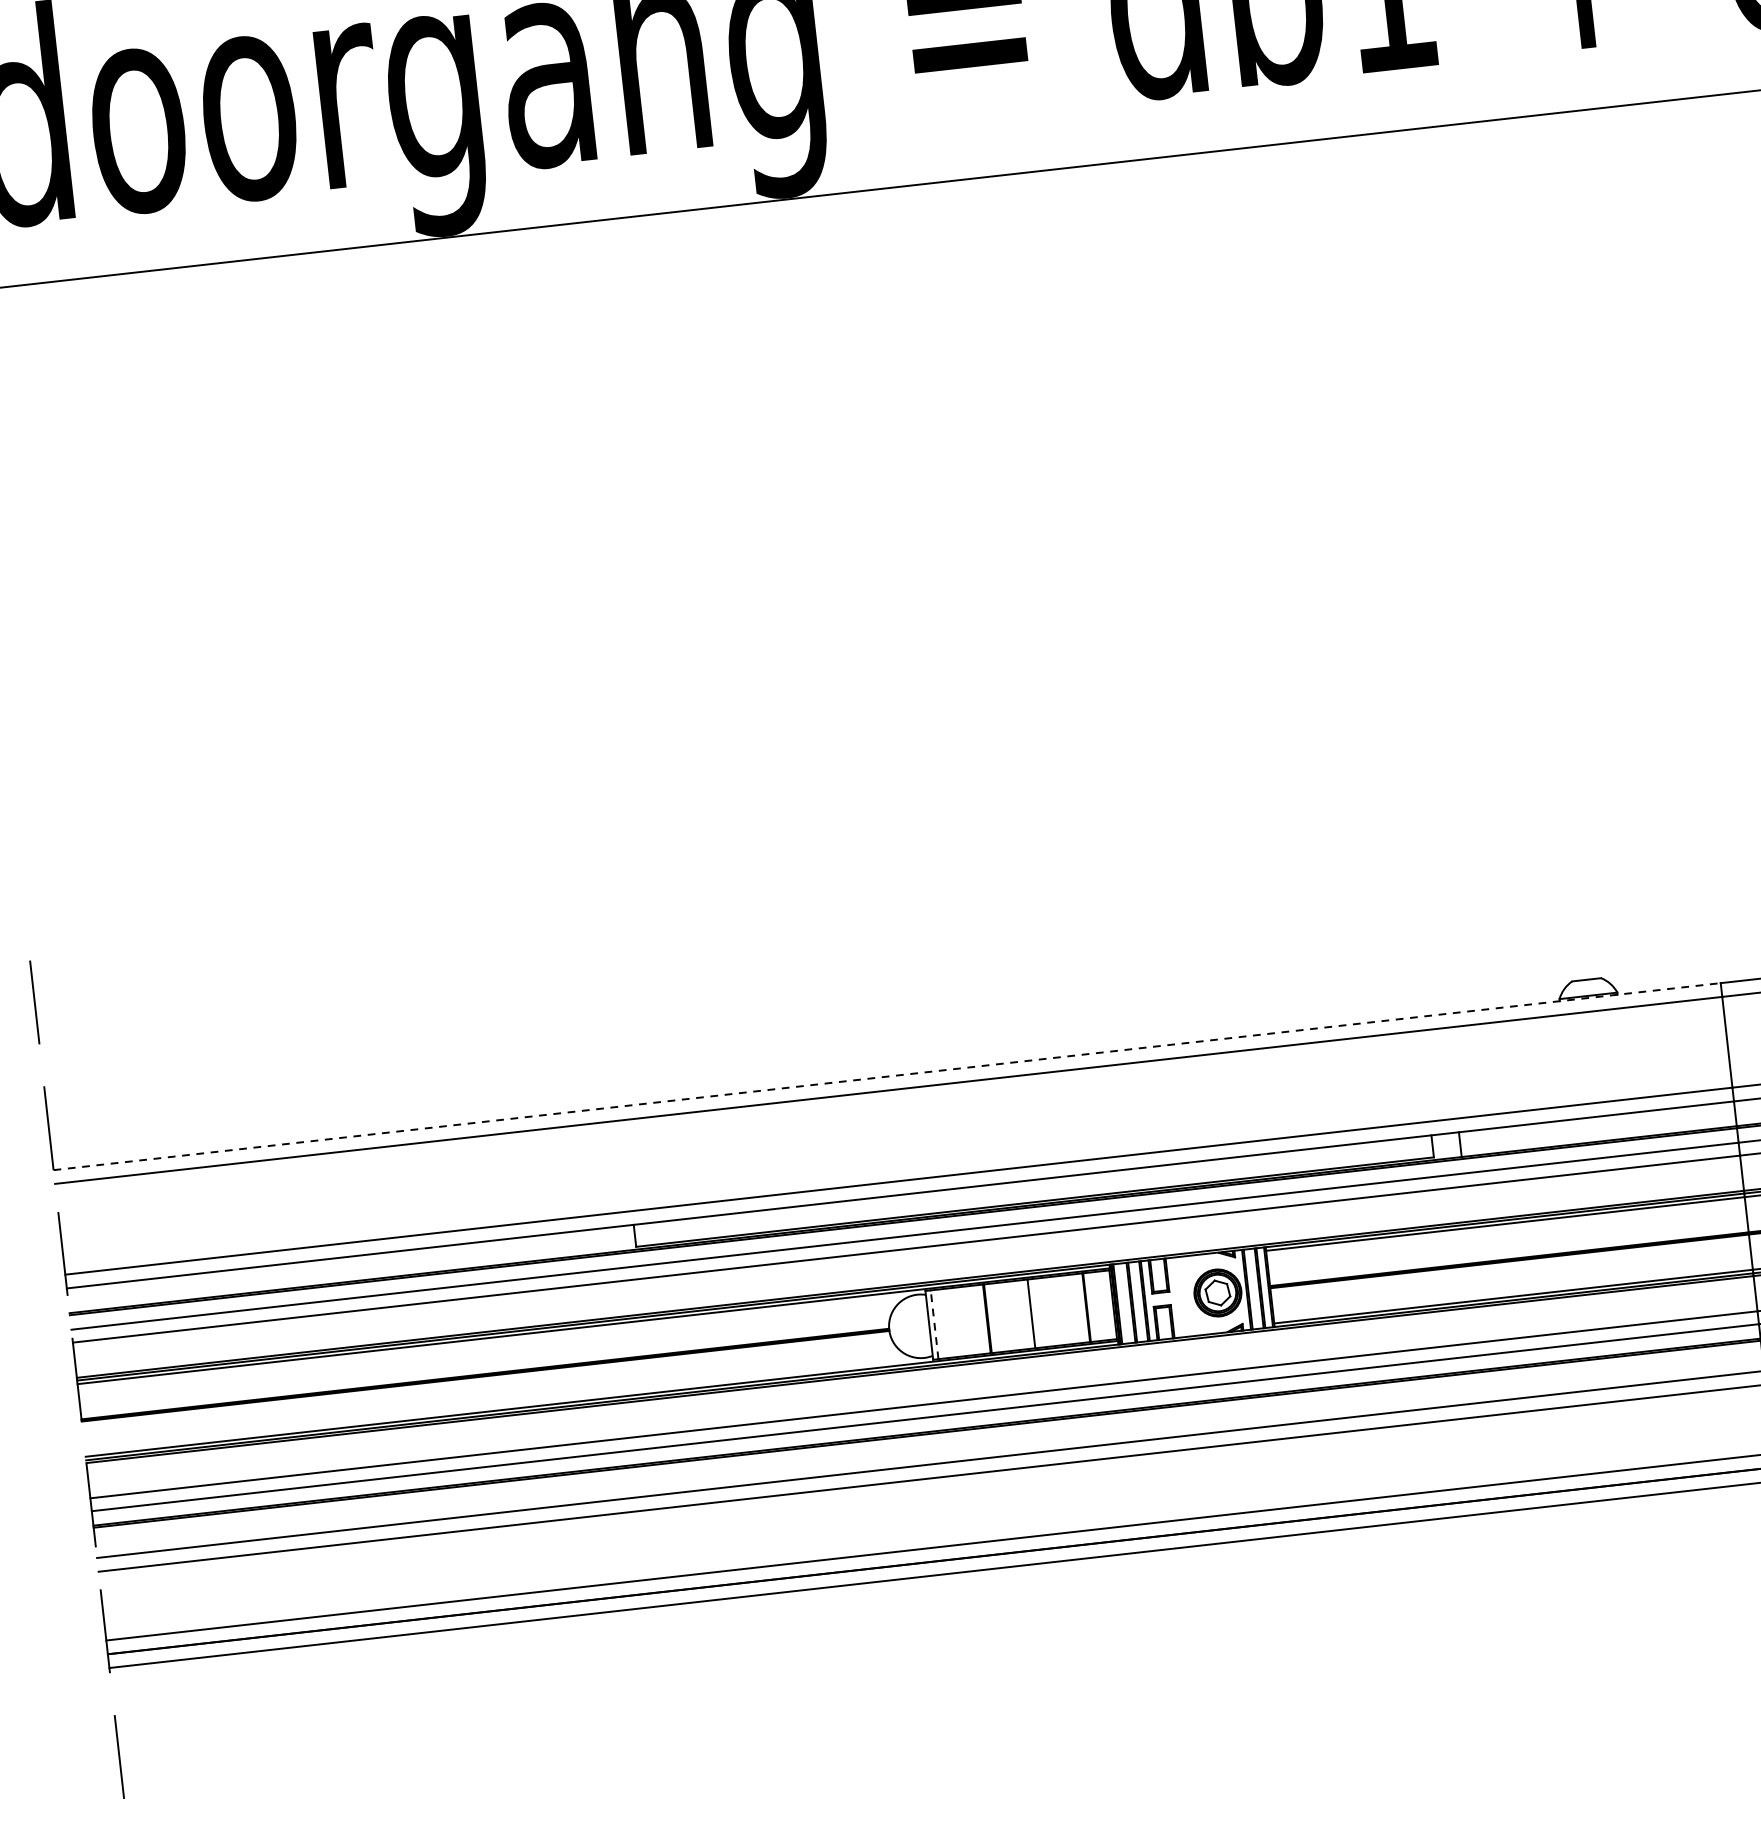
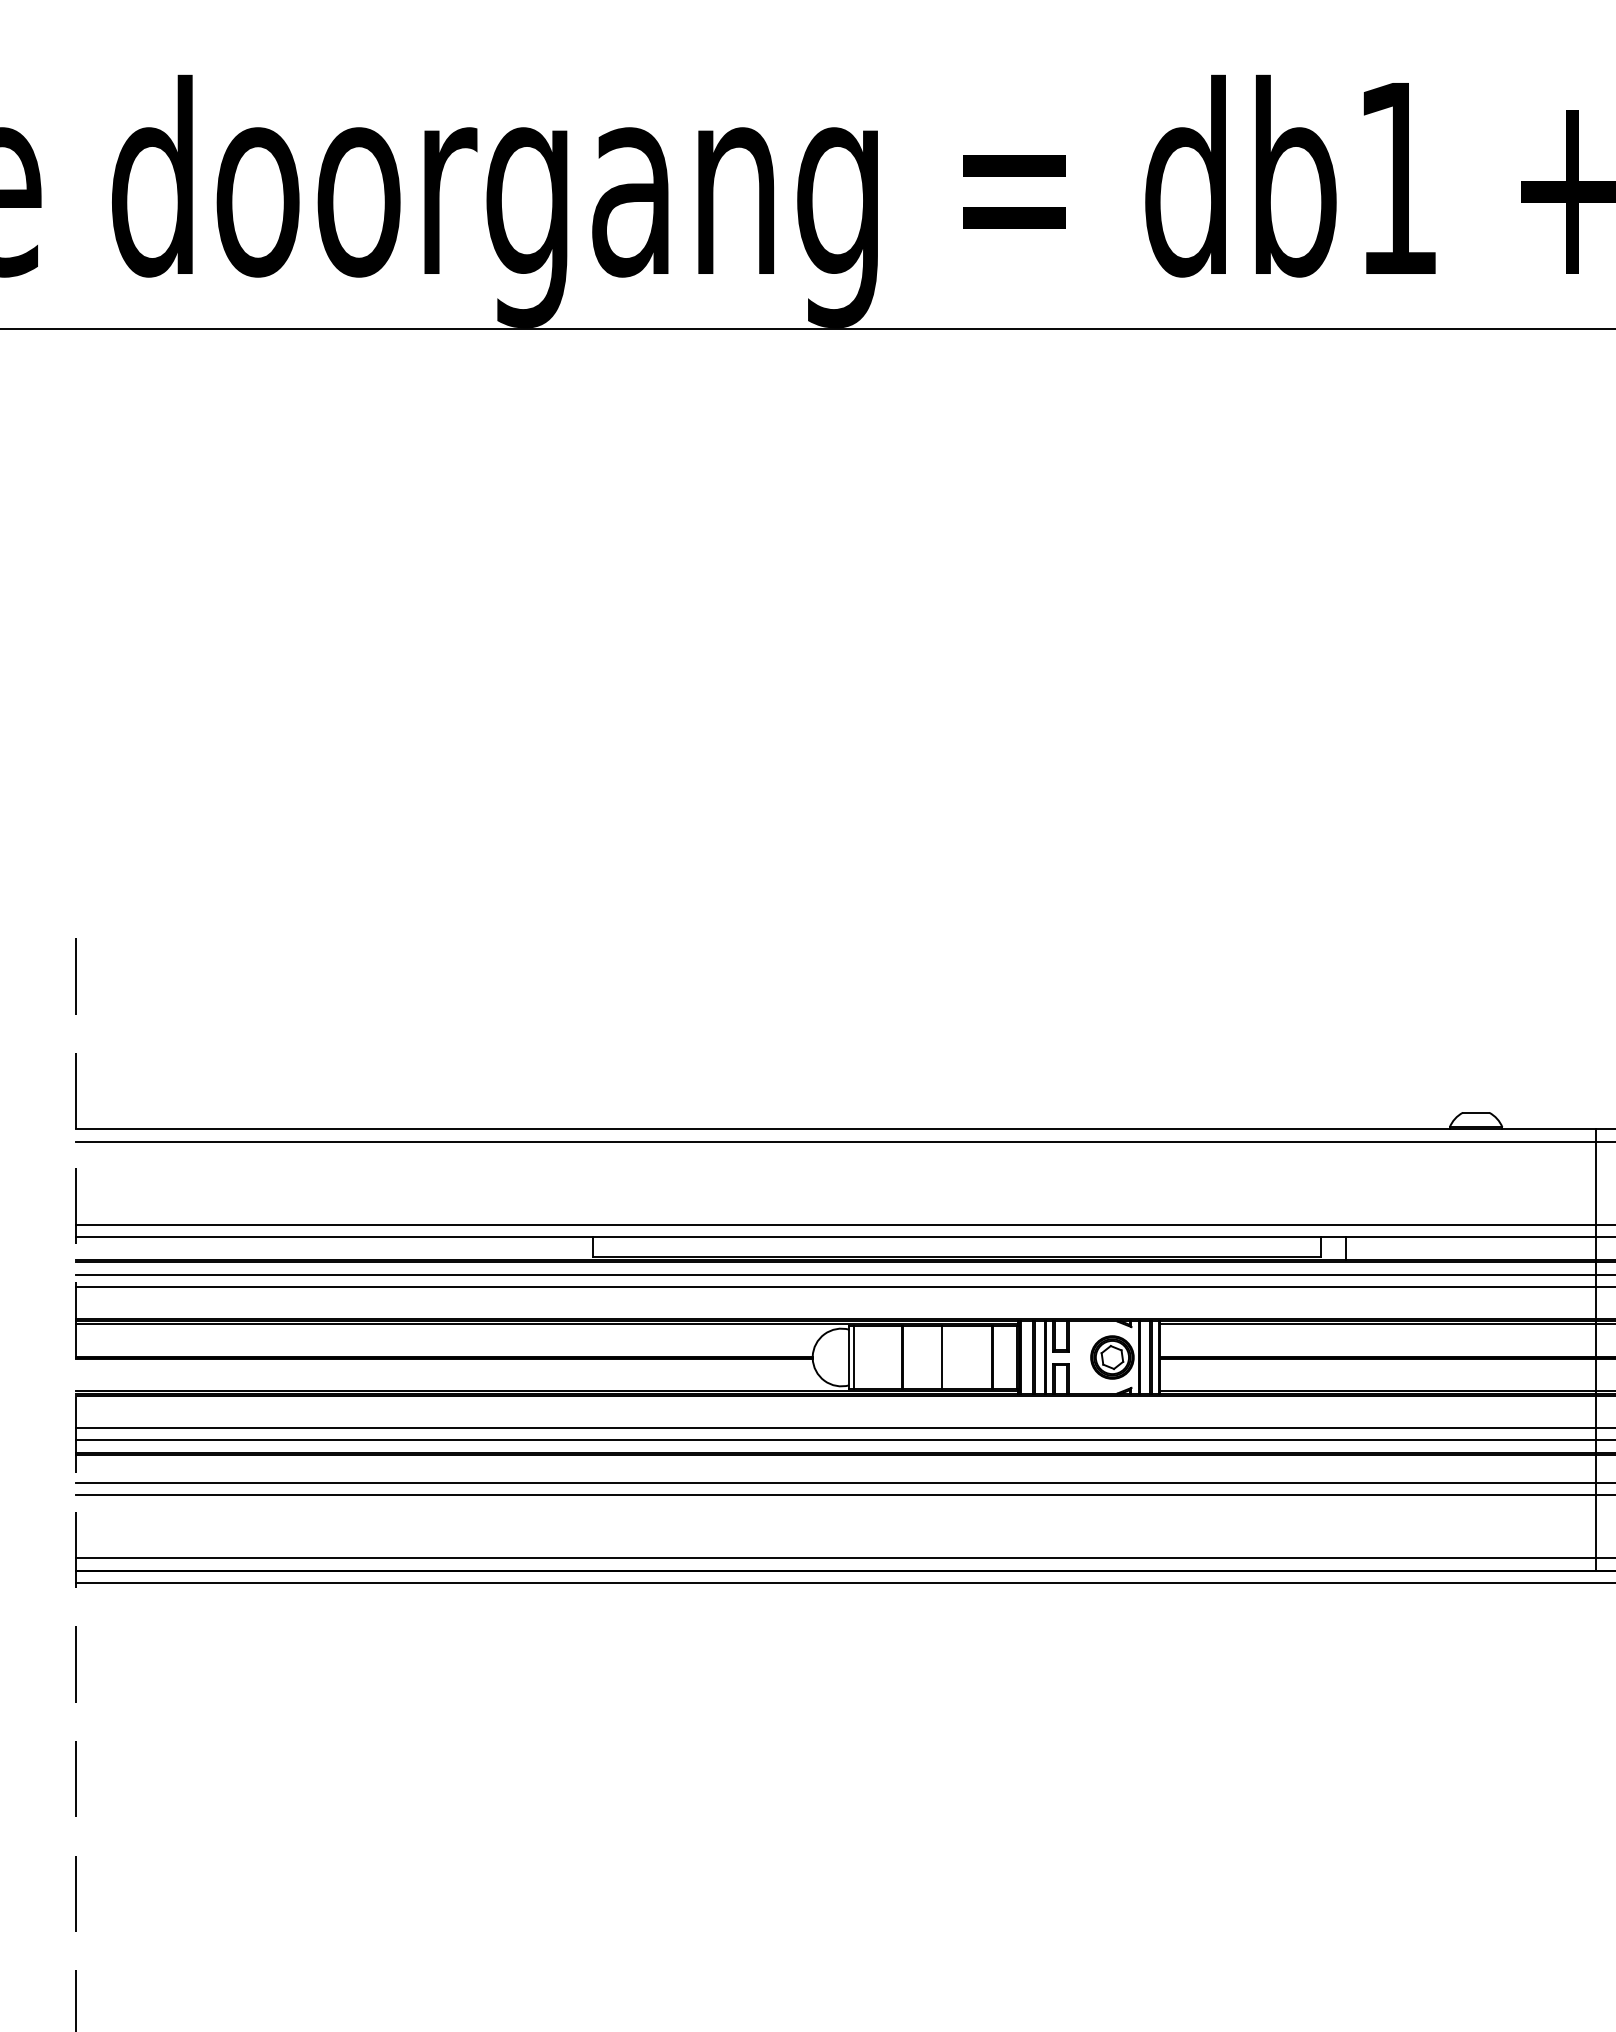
line: (887, 1076) -> (836, 1129), dashed -> solid
line: (935, 1324) -> (854, 1357), dashed -> solid

